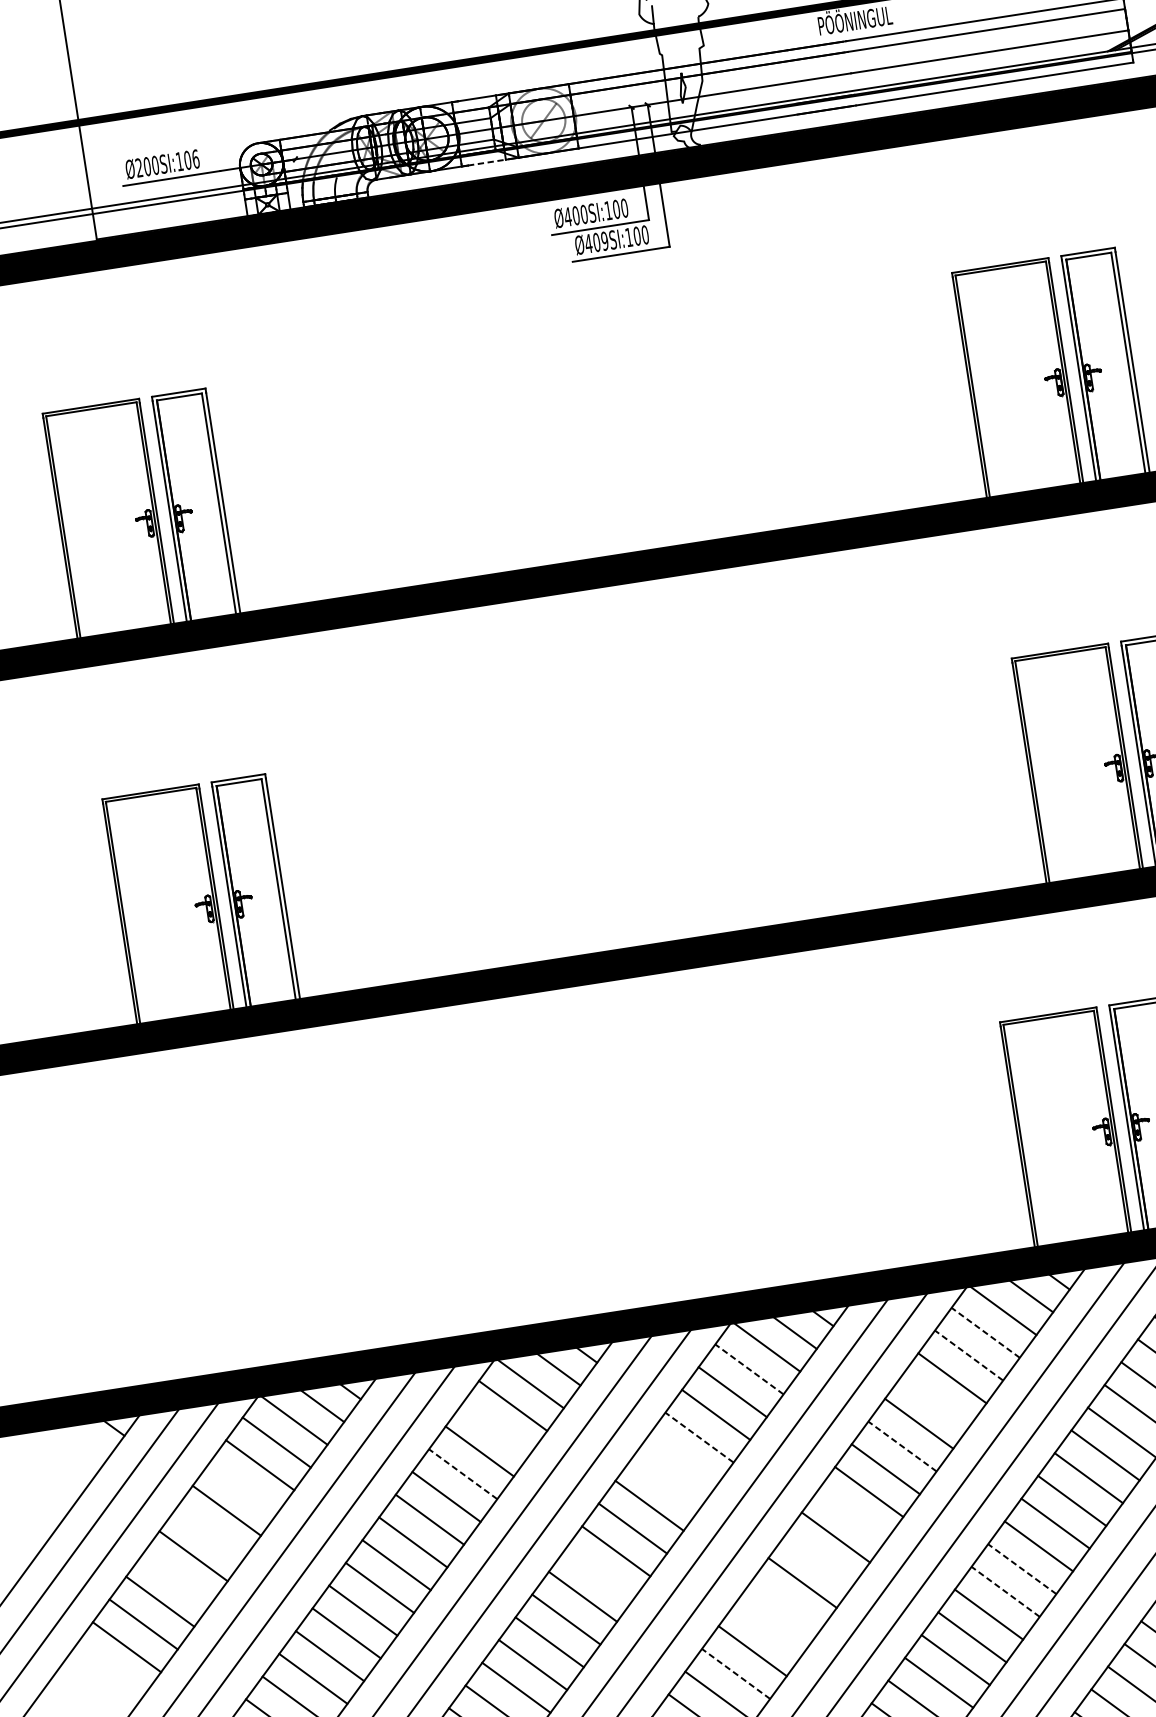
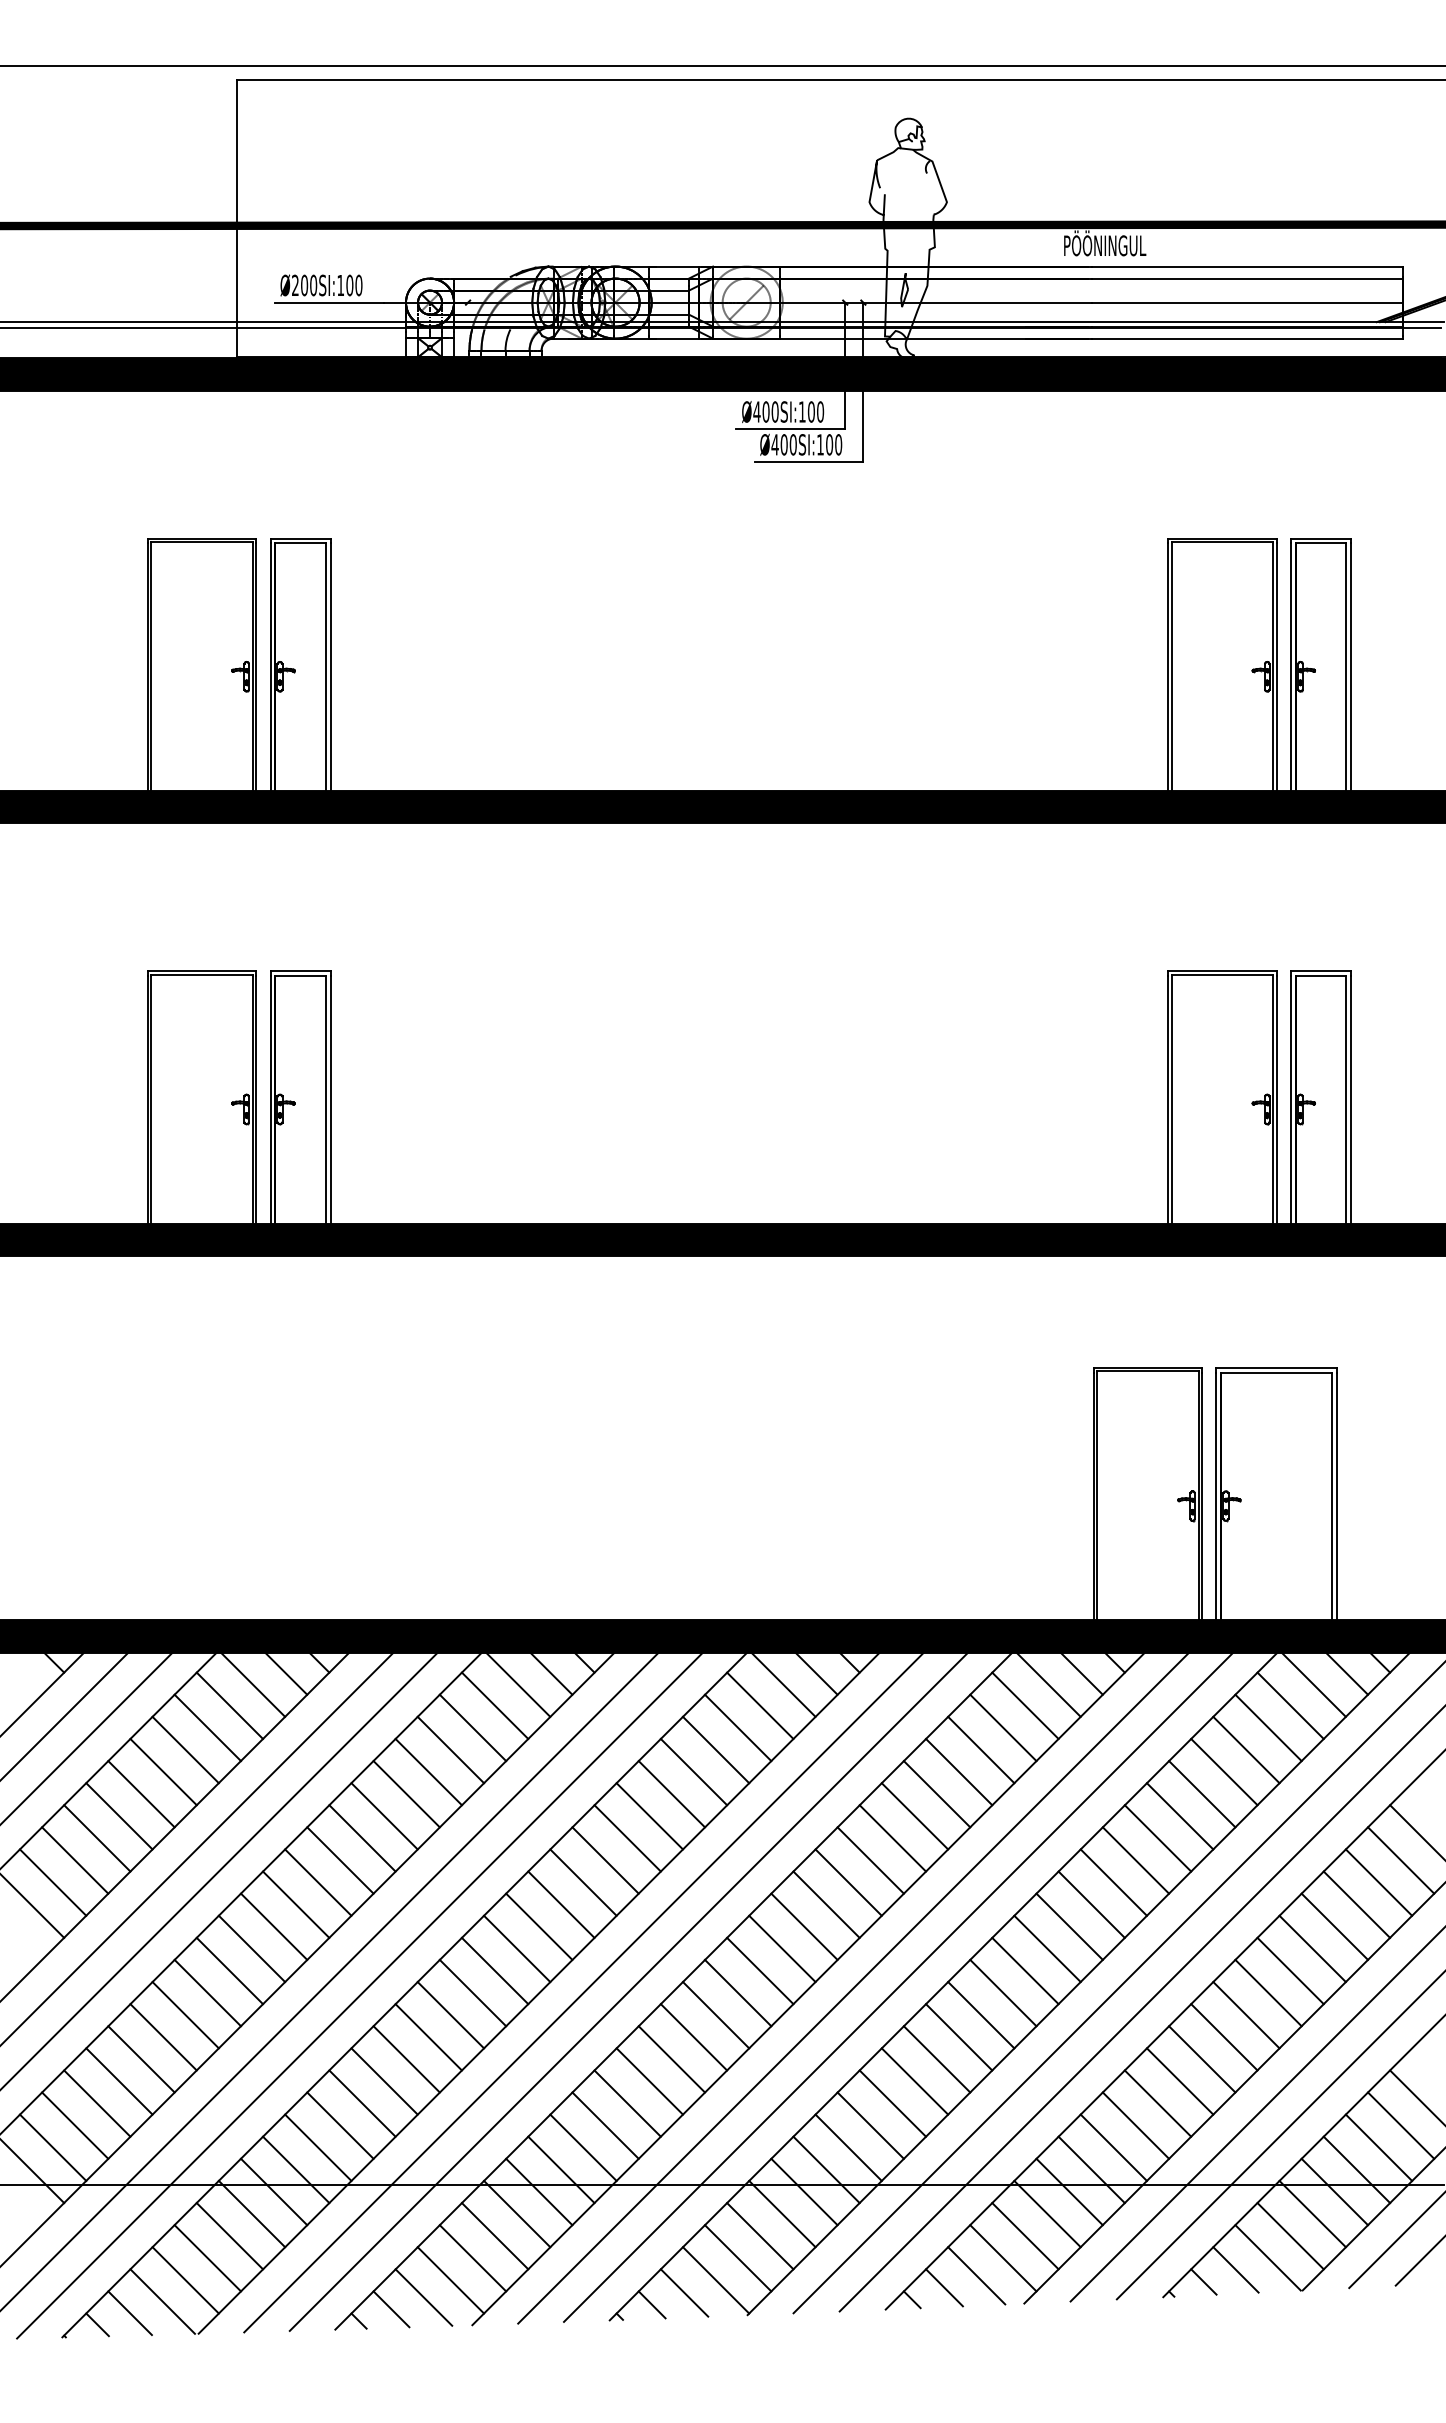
text: (195, 158) -> (358, 284), Ø200SI:106 -> Ø200SI:100
line: (487, 162) -> (677, 338), dashed -> solid
text: (604, 241) -> (792, 444), Ø409SI:100 -> Ø400SI:100
line: (985, 1332) -> (1025, 1705), dashed -> solid
line: (969, 1355) -> (1003, 1727), dashed -> solid
line: (749, 1369) -> (760, 1705), dashed -> solid
line: (936, 1400) -> (959, 1771), added
line: (495, 1428) -> (472, 1727), added
line: (699, 1438) -> (693, 1772), dashed -> solid
line: (902, 1446) -> (914, 1816), dashed -> solid
line: (682, 1460) -> (671, 1794), added
line: (462, 1474) -> (428, 1772), dashed -> solid
line: (665, 1483) -> (649, 1816), added
line: (243, 1487) -> (185, 1749), added
line: (852, 1514) -> (848, 1882), added
line: (210, 1533) -> (141, 1794), added
line: (819, 1559) -> (804, 1926), added
line: (1022, 1569) -> (1025, 1971), dashed -> solid
line: (599, 1573) -> (561, 1904), added
line: (177, 1579) -> (97, 1838), added
line: (1005, 1592) -> (1003, 1993), dashed -> solid
line: (786, 1605) -> (760, 1970), added
line: (768, 1628) -> (737, 1992), added
line: (735, 1674) -> (693, 2037), dashed -> solid

